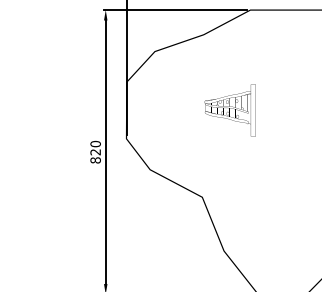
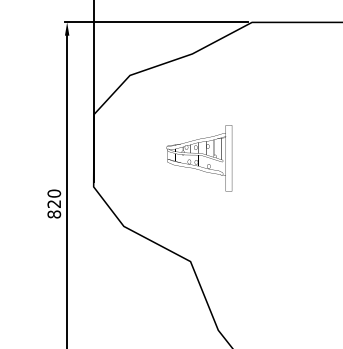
part: (229, 110) -> (198, 158), moved

